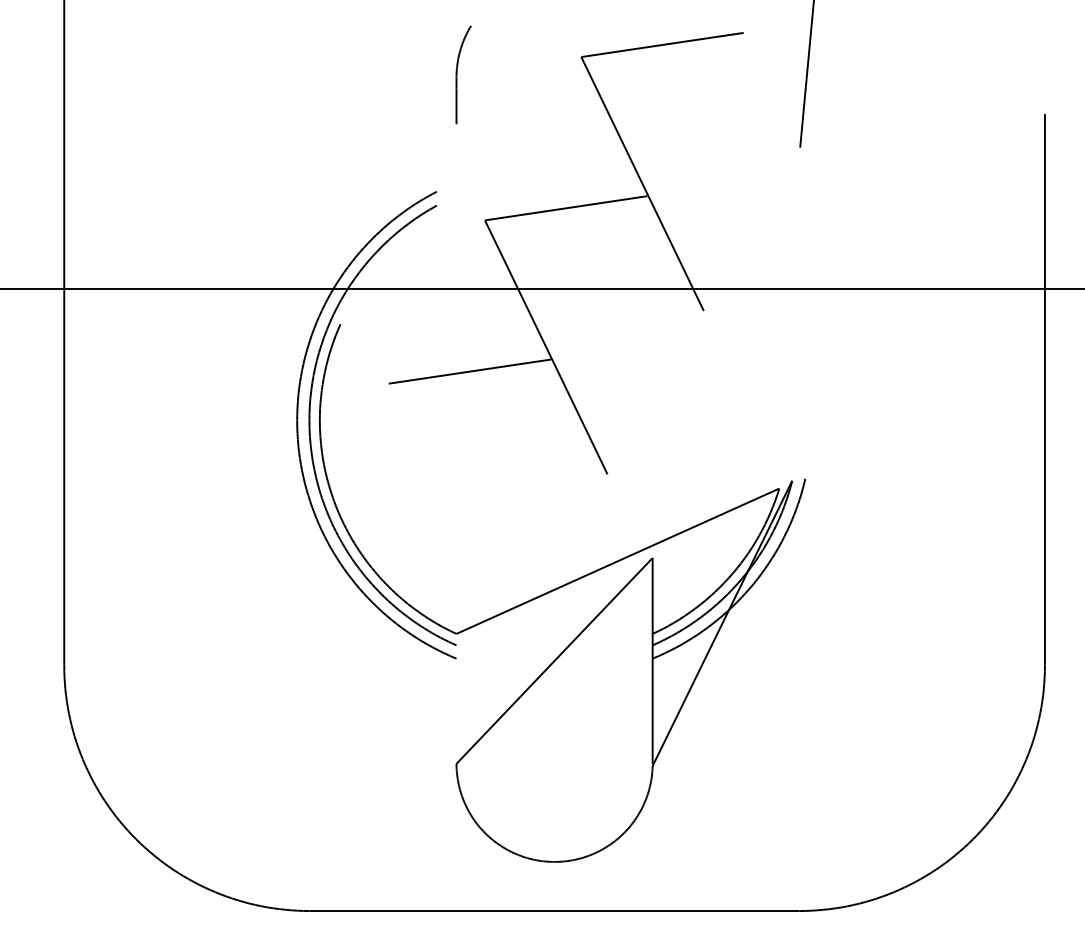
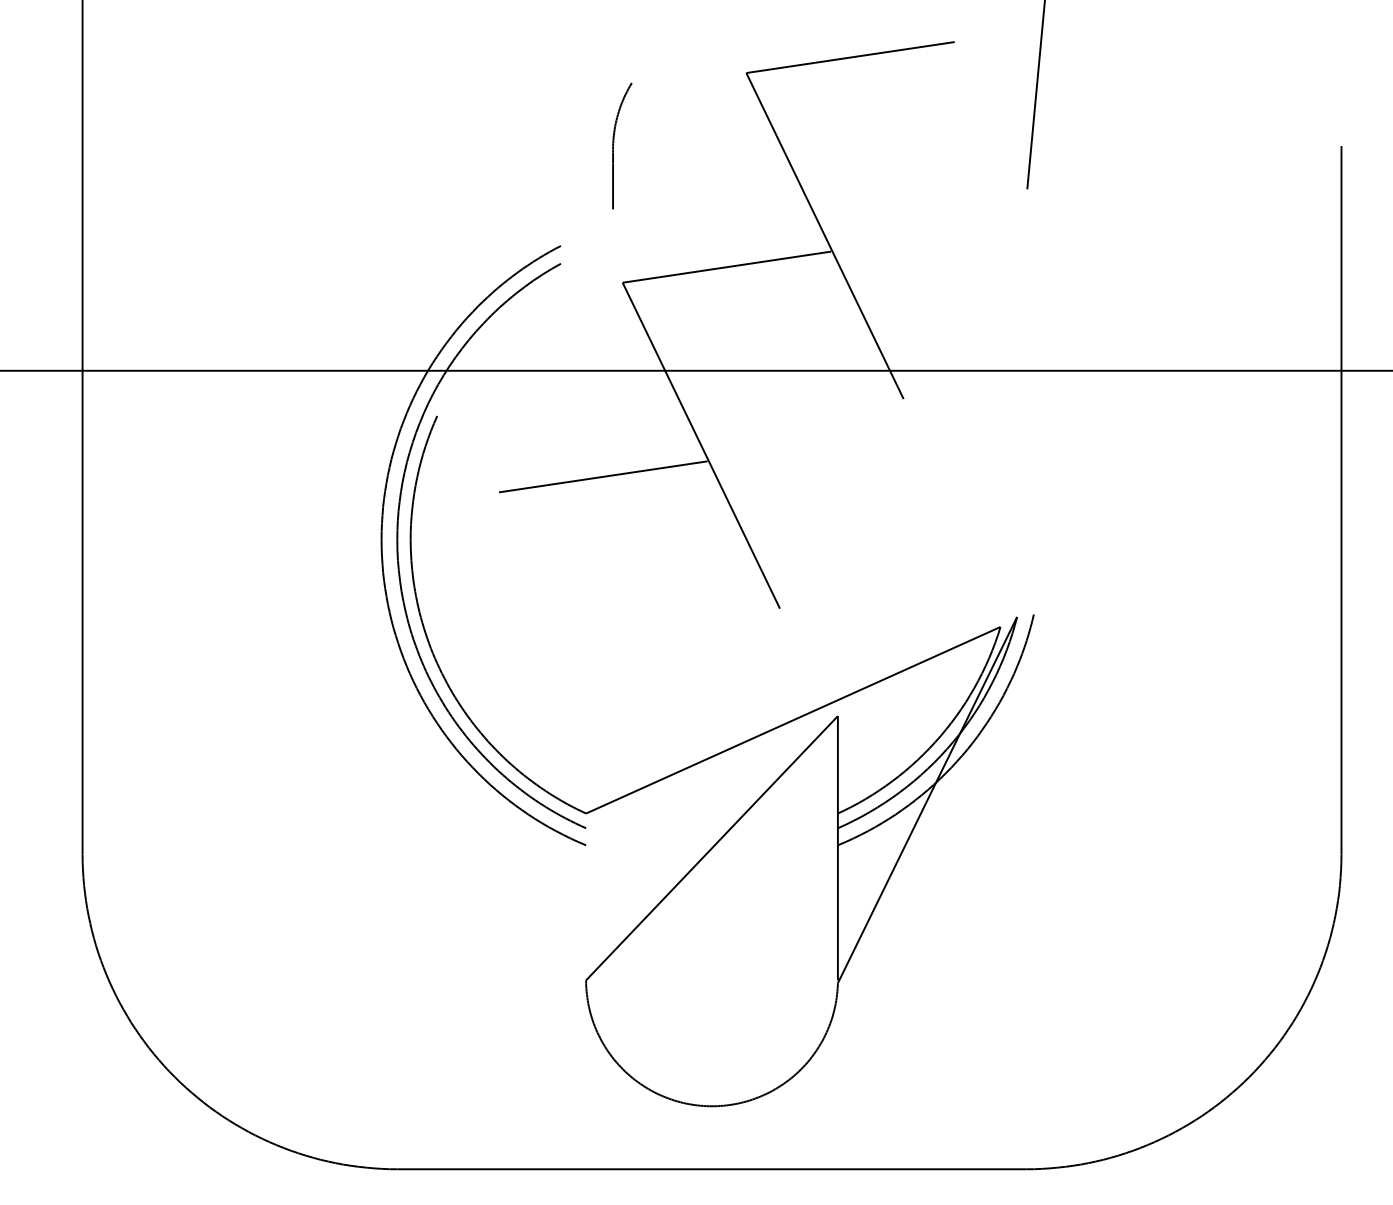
part: (463, 74) -> (622, 145), moved

